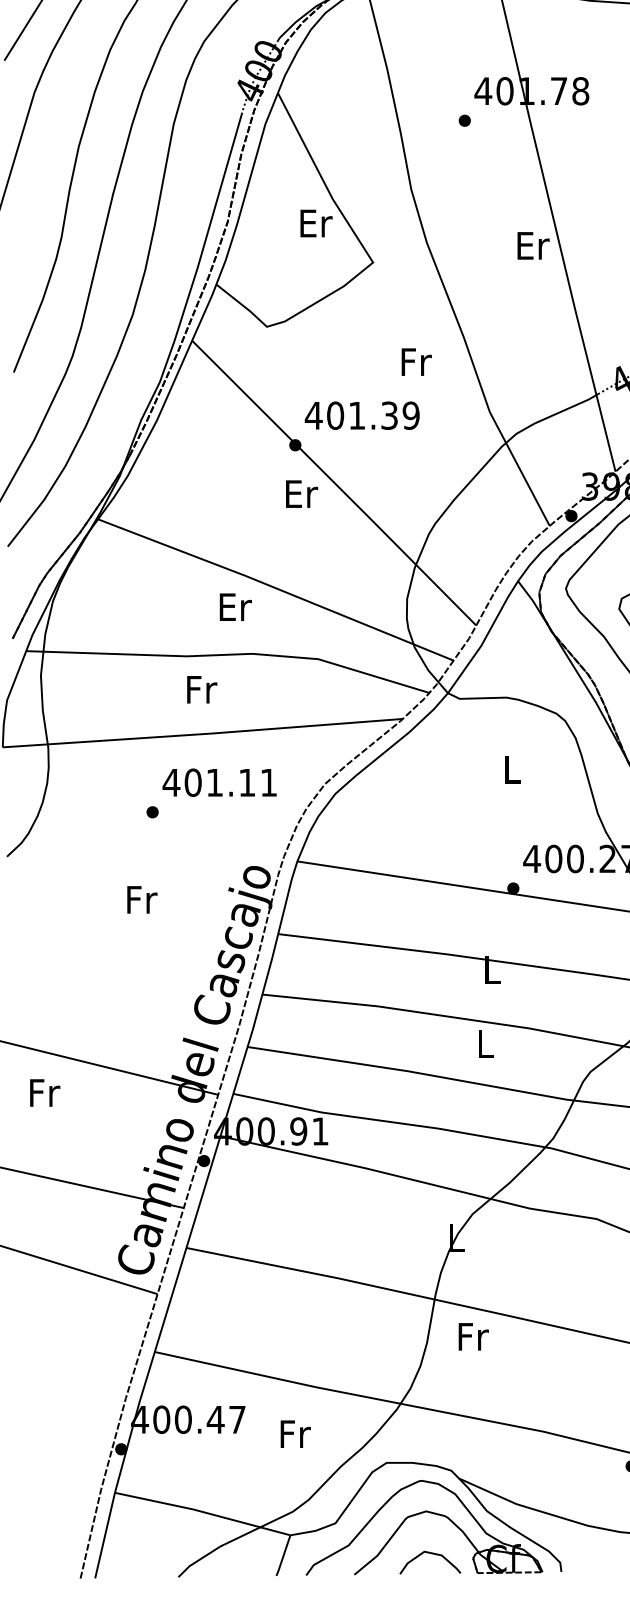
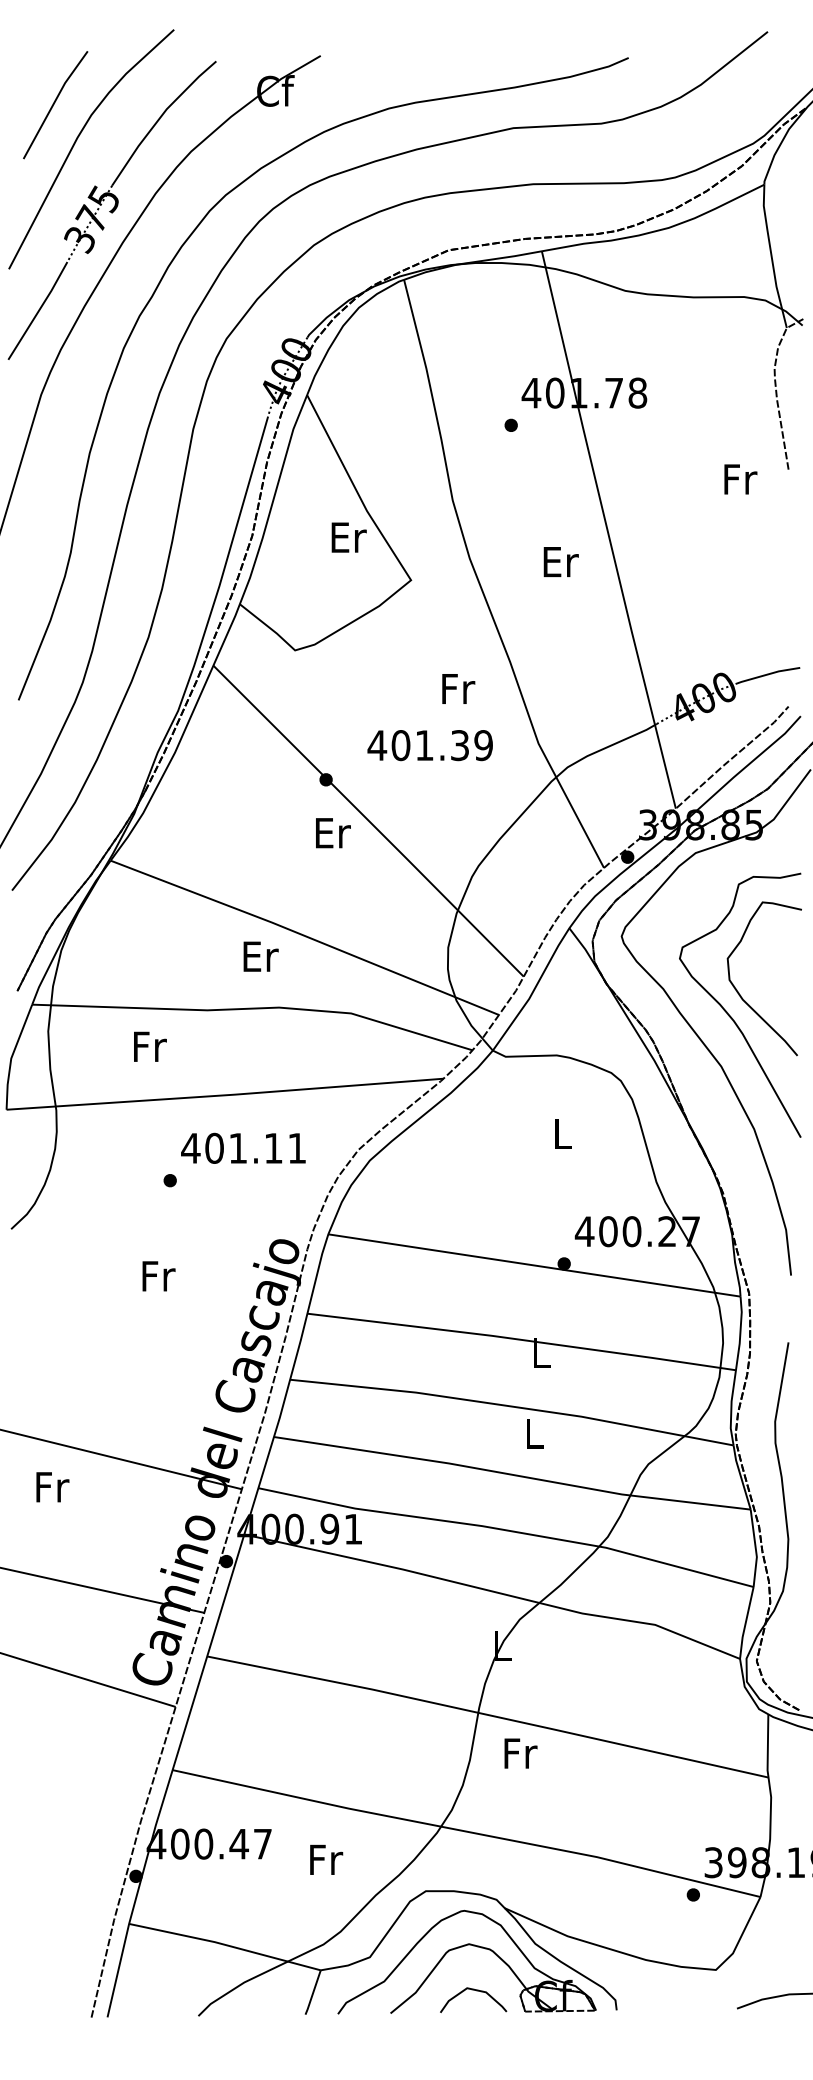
text: (532, 245) -> (560, 561), moved
text: (361, 415) -> (429, 745), moved
text: (202, 689) -> (150, 1046), moved

